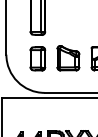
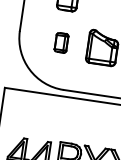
part: (37, 58) -> (60, 42), size x0.6

